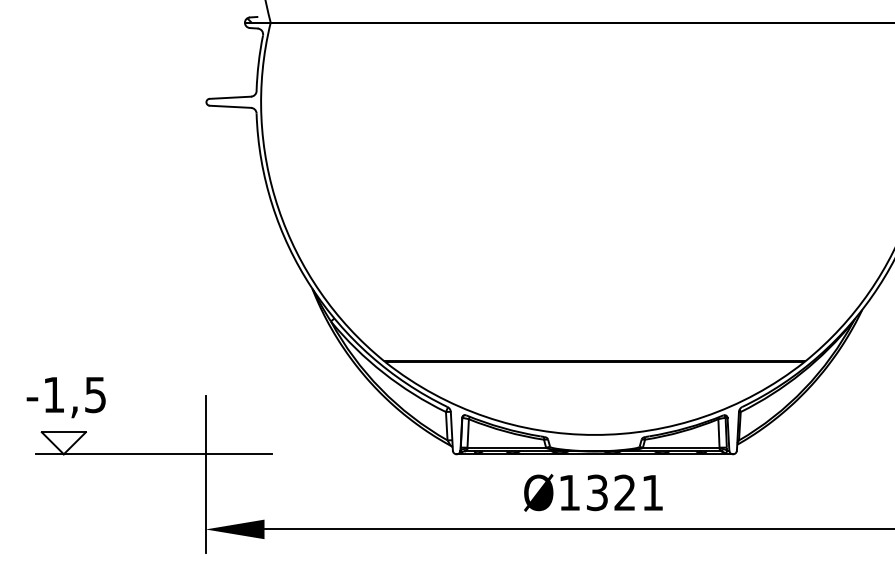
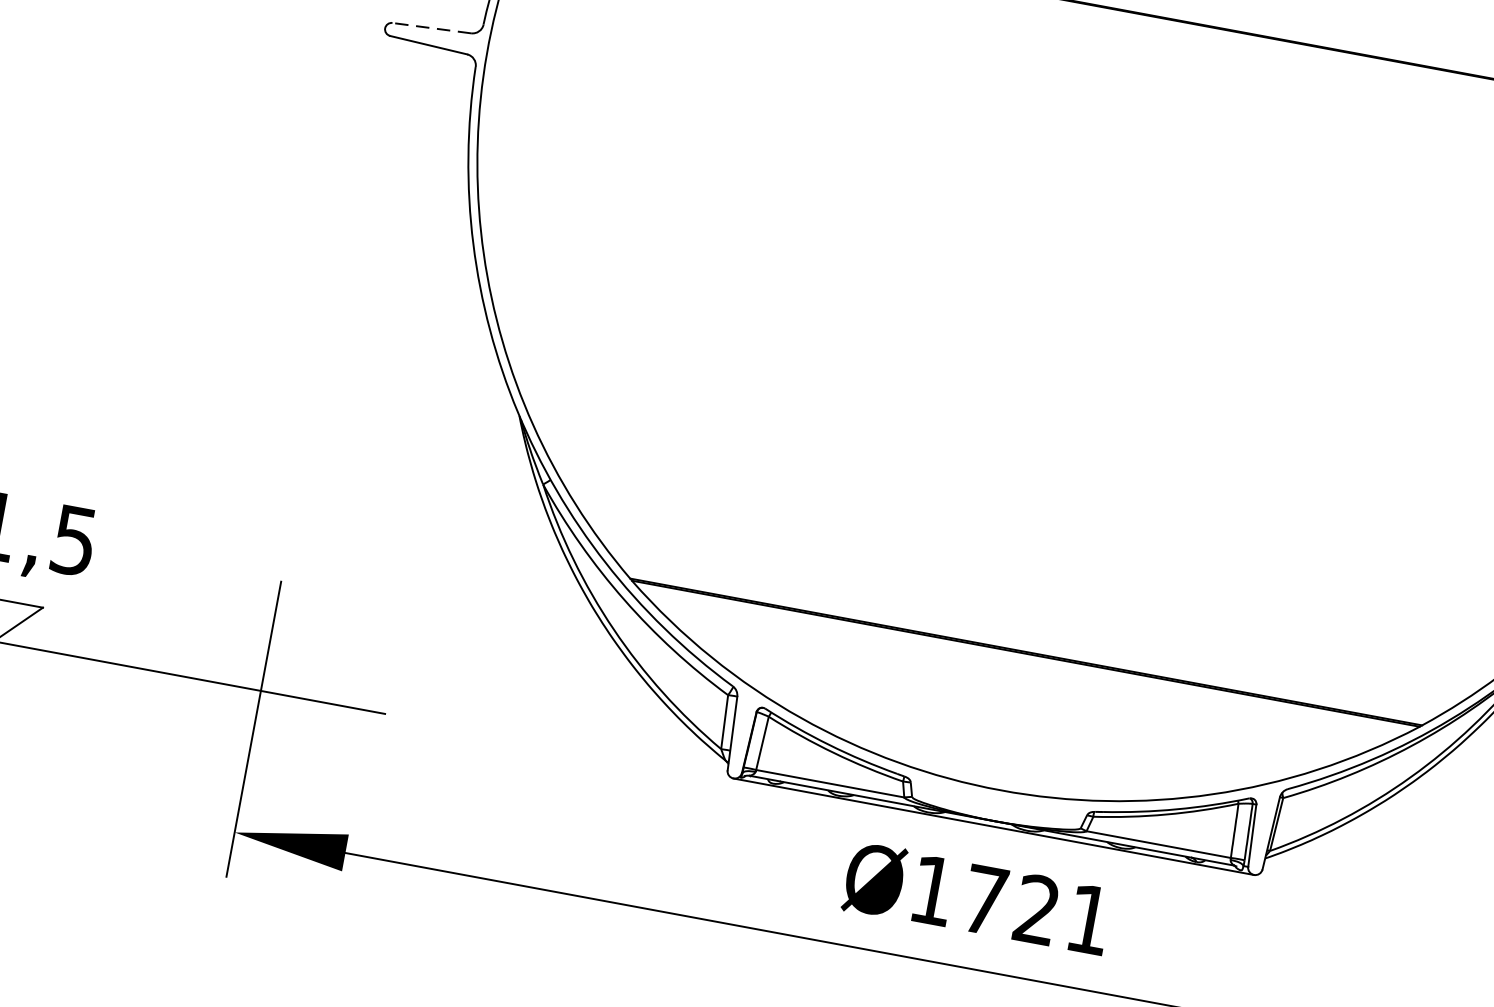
line: (230, 97) -> (432, 27), solid -> dashed
text: (597, 492) -> (985, 899), Ø1321 -> Ø1721

